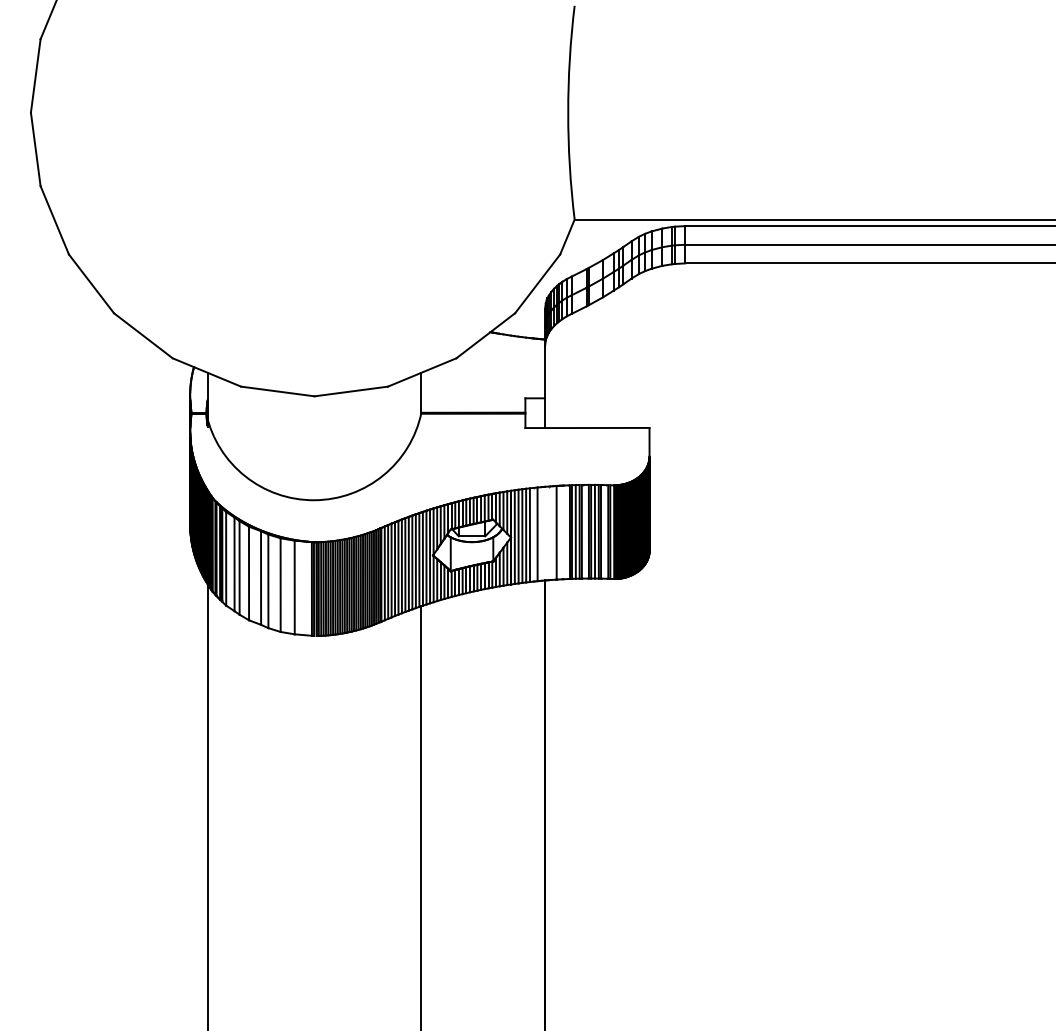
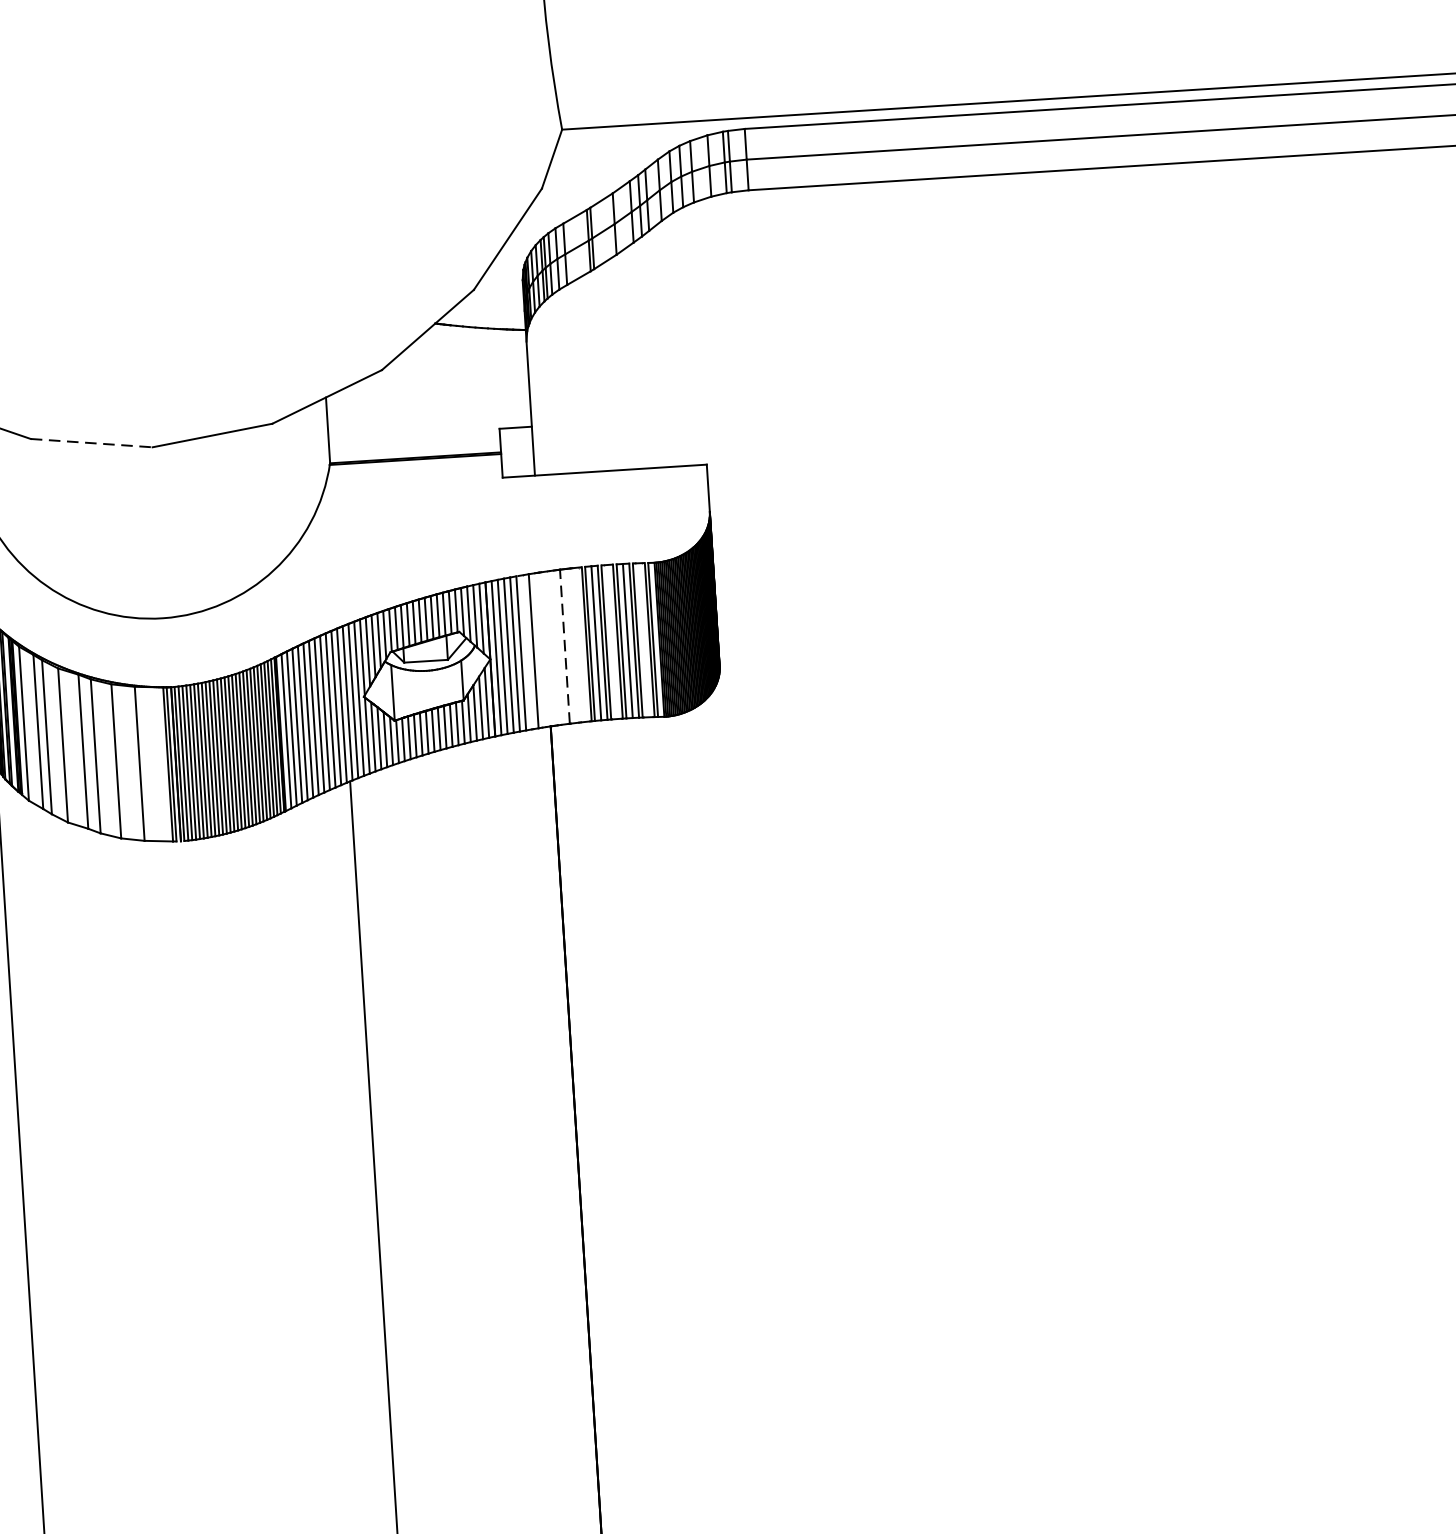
line: (278, 391) -> (92, 443), solid -> dashed
line: (556, 532) -> (564, 646), solid -> dashed

